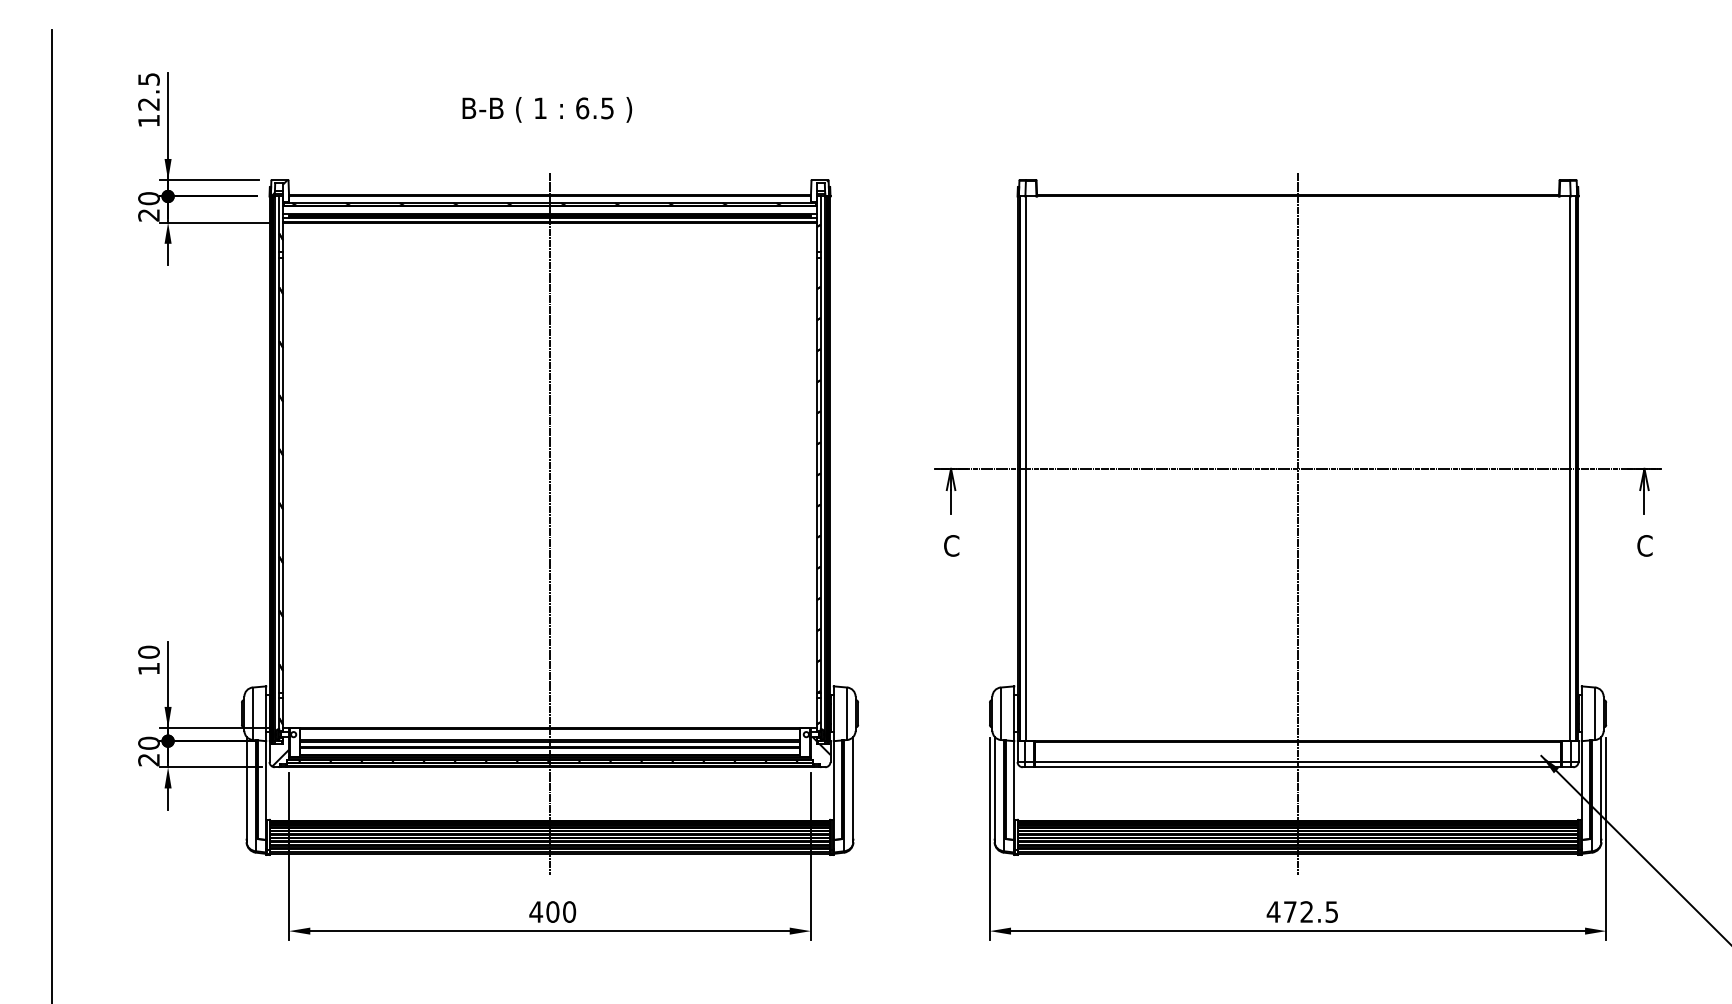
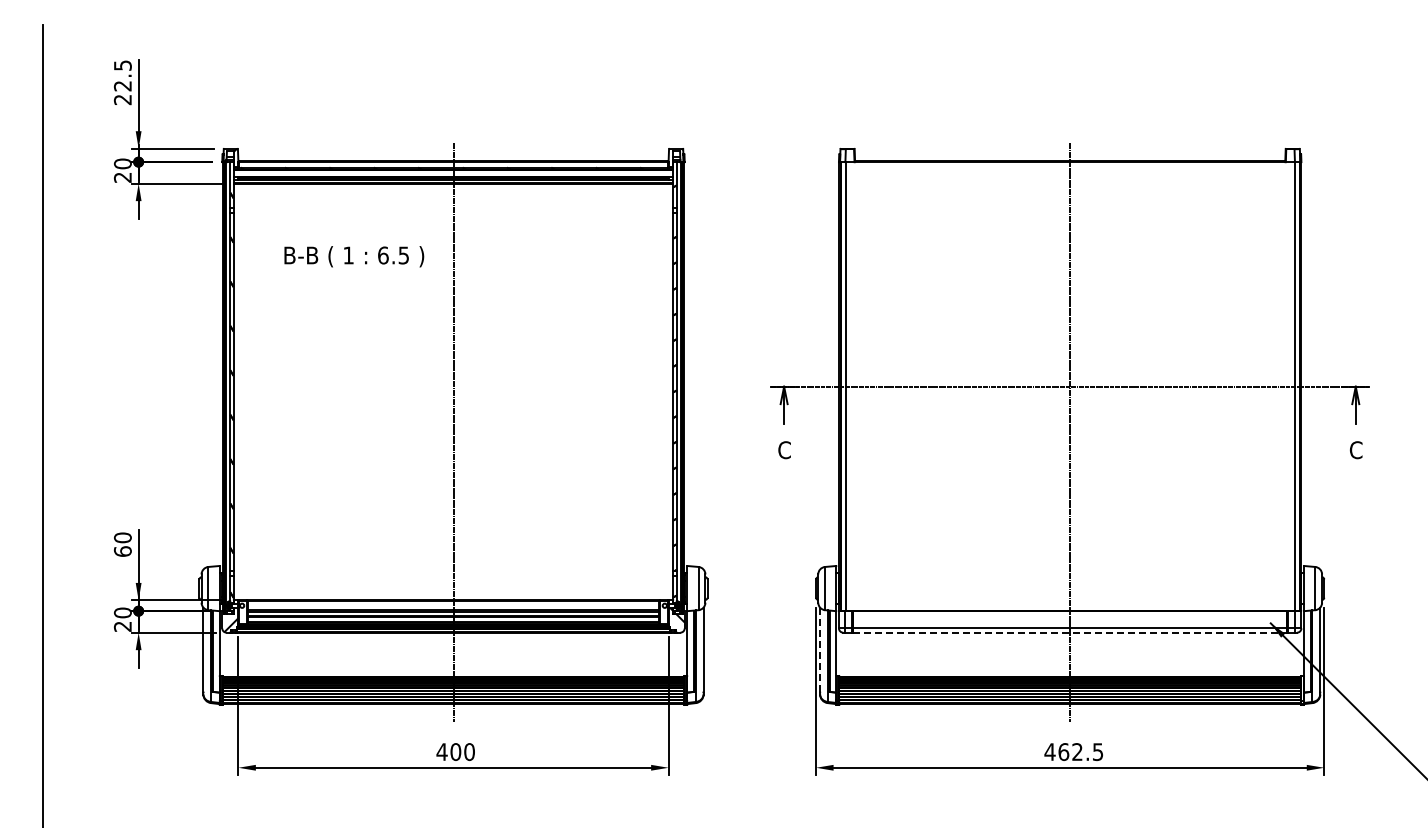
text: (547, 109) -> (354, 256), moved
text: (148, 121) -> (122, 100), 12.5 -> 22.5
text: (148, 668) -> (122, 551), 10 -> 60
line: (1298, 767) -> (1070, 632), solid -> dashed
line: (995, 787) -> (820, 649), solid -> dashed
text: (1289, 912) -> (1063, 752), 472.5 -> 462.5

